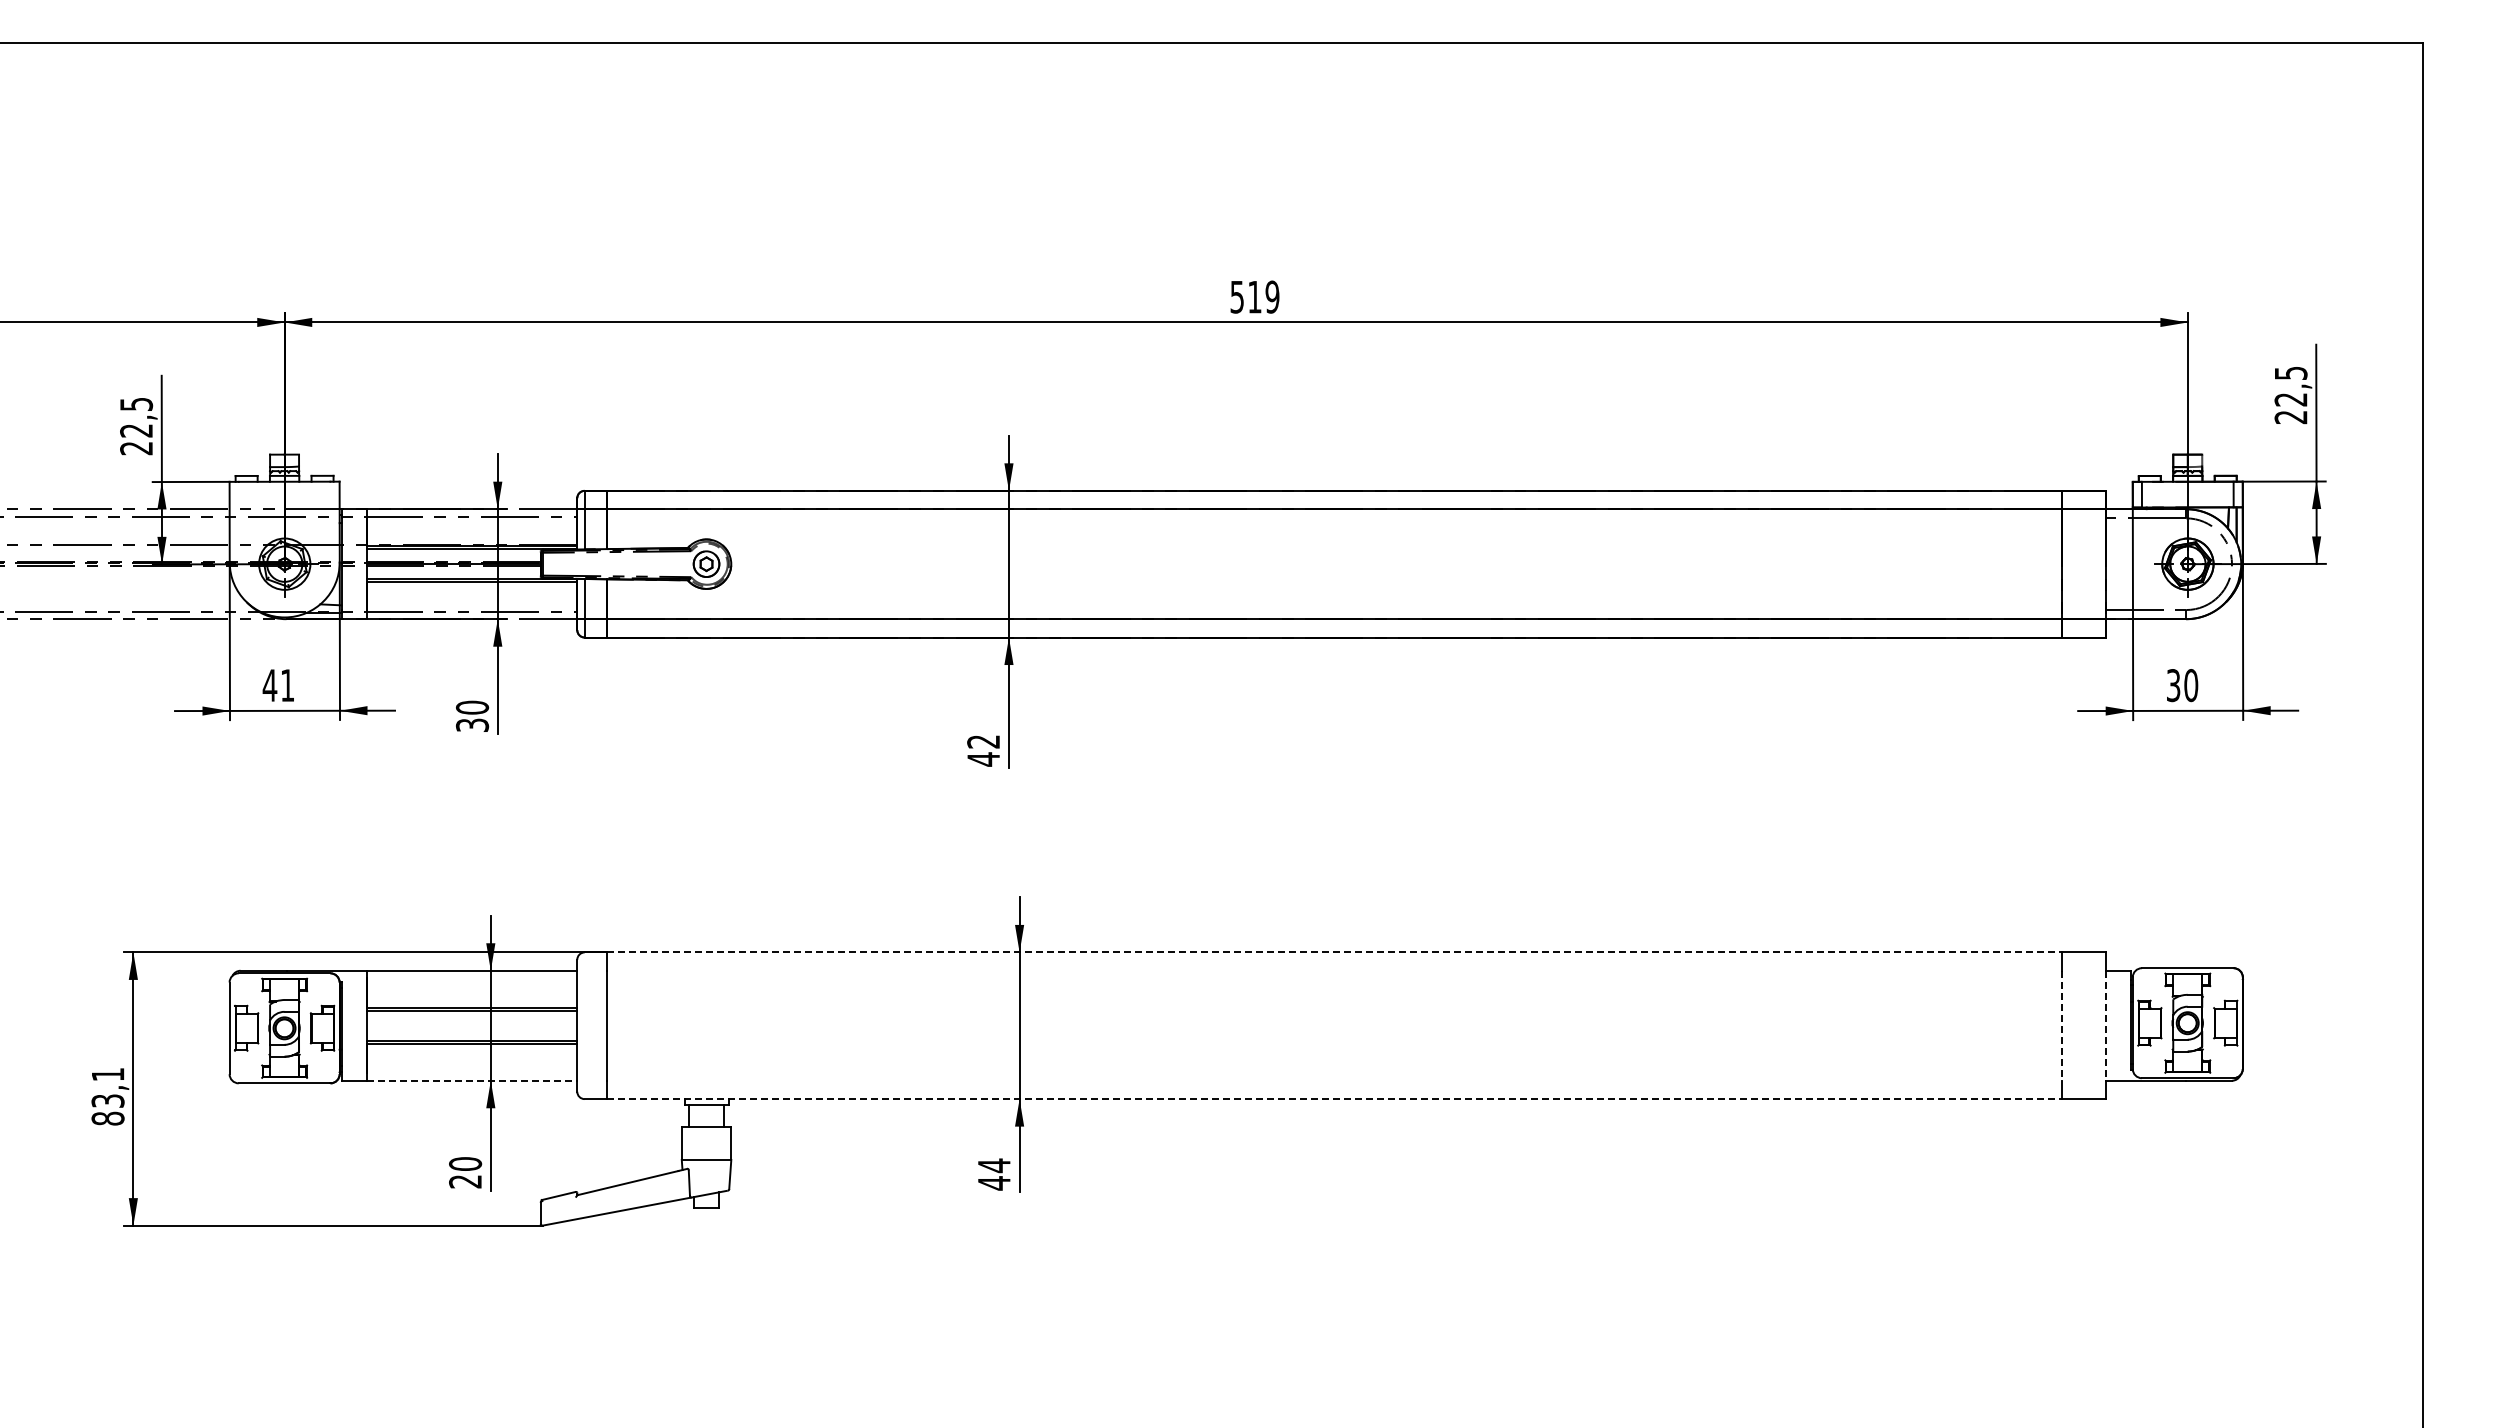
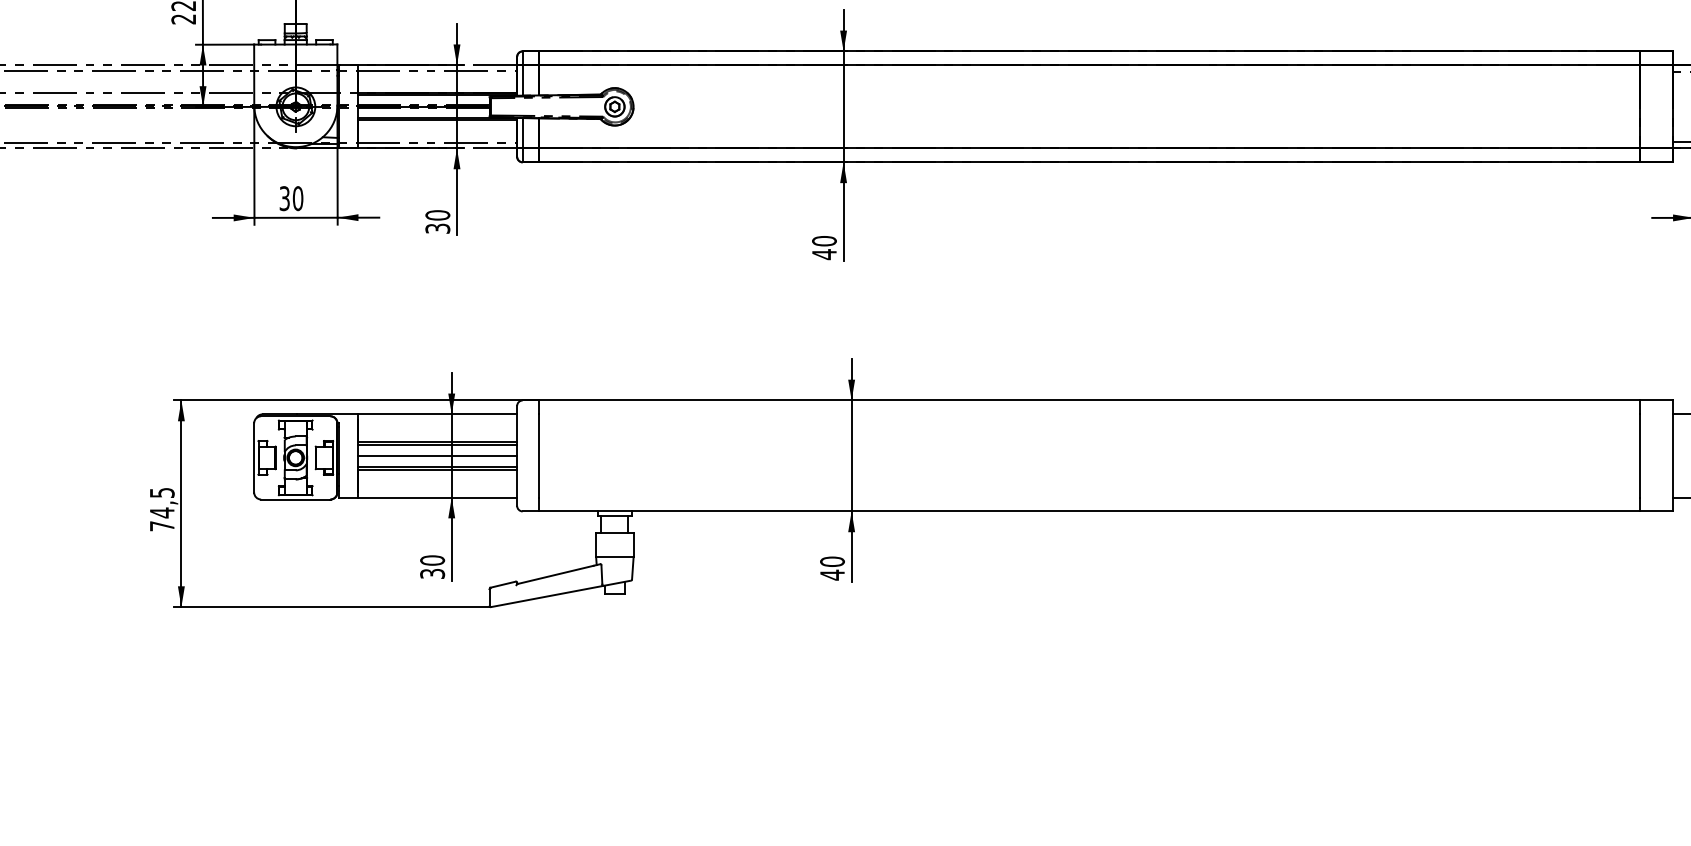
text: (278, 685) -> (291, 198), 41 -> 30
text: (983, 741) -> (824, 240), 42 -> 40
line: (1334, 952) -> (1089, 400), dashed -> solid
line: (472, 1025) -> (437, 455), added
line: (2062, 1026) -> (1640, 456), dashed -> solid
line: (2105, 1026) -> (1672, 456), dashed -> solid
line: (472, 1080) -> (437, 497), dashed -> solid
text: (107, 1096) -> (161, 509), 83,1 -> 74,5
line: (1334, 1099) -> (1089, 511), dashed -> solid
text: (993, 1165) -> (831, 561), 44 -> 40
text: (465, 1181) -> (432, 573), 20 -> 30

